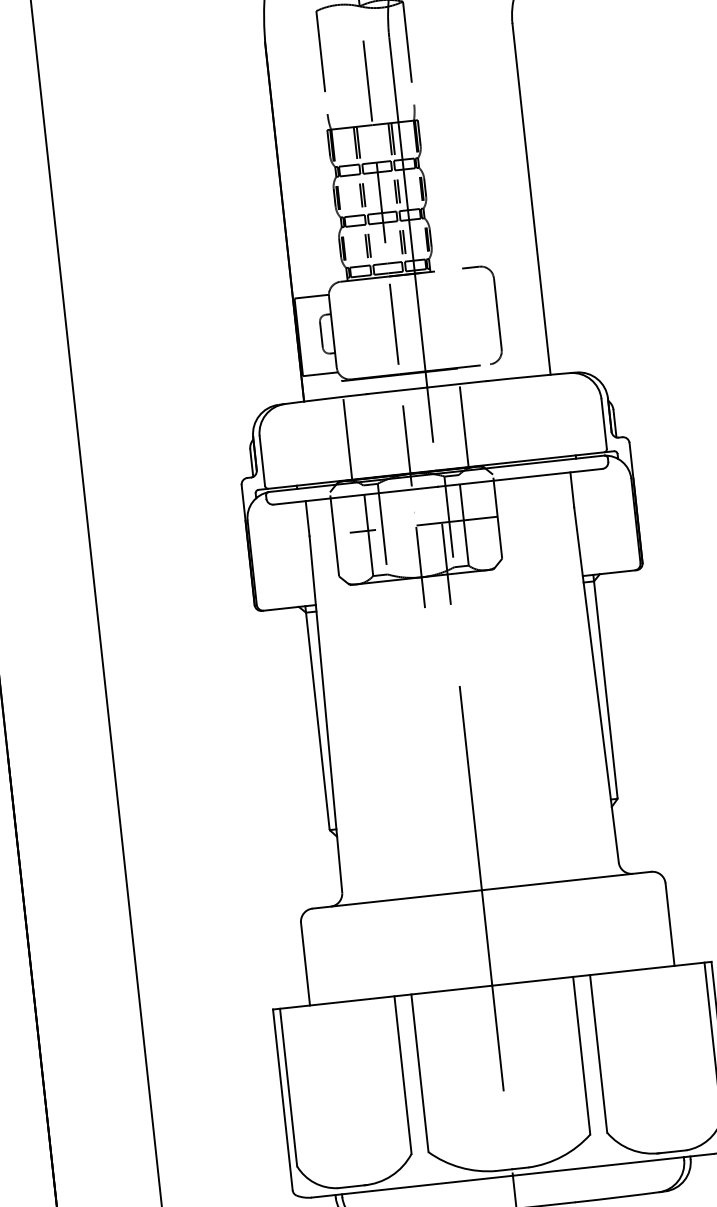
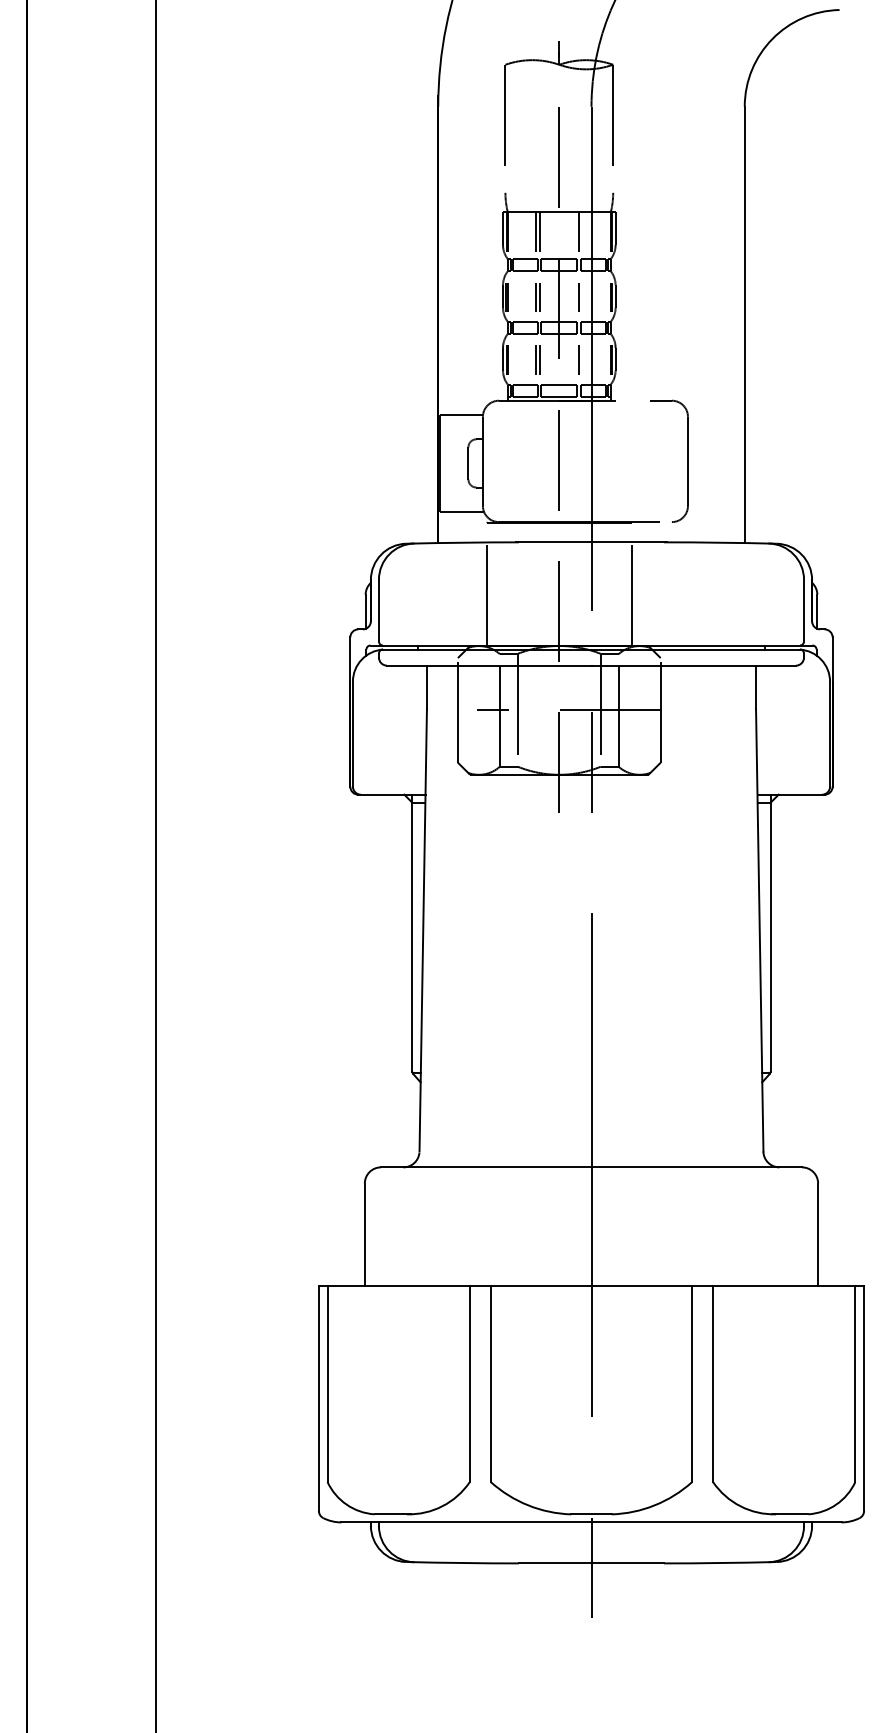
line: (393, 139) -> (582, 232), removed
line: (398, 191) -> (582, 297), removed
line: (404, 242) -> (582, 360), removed

